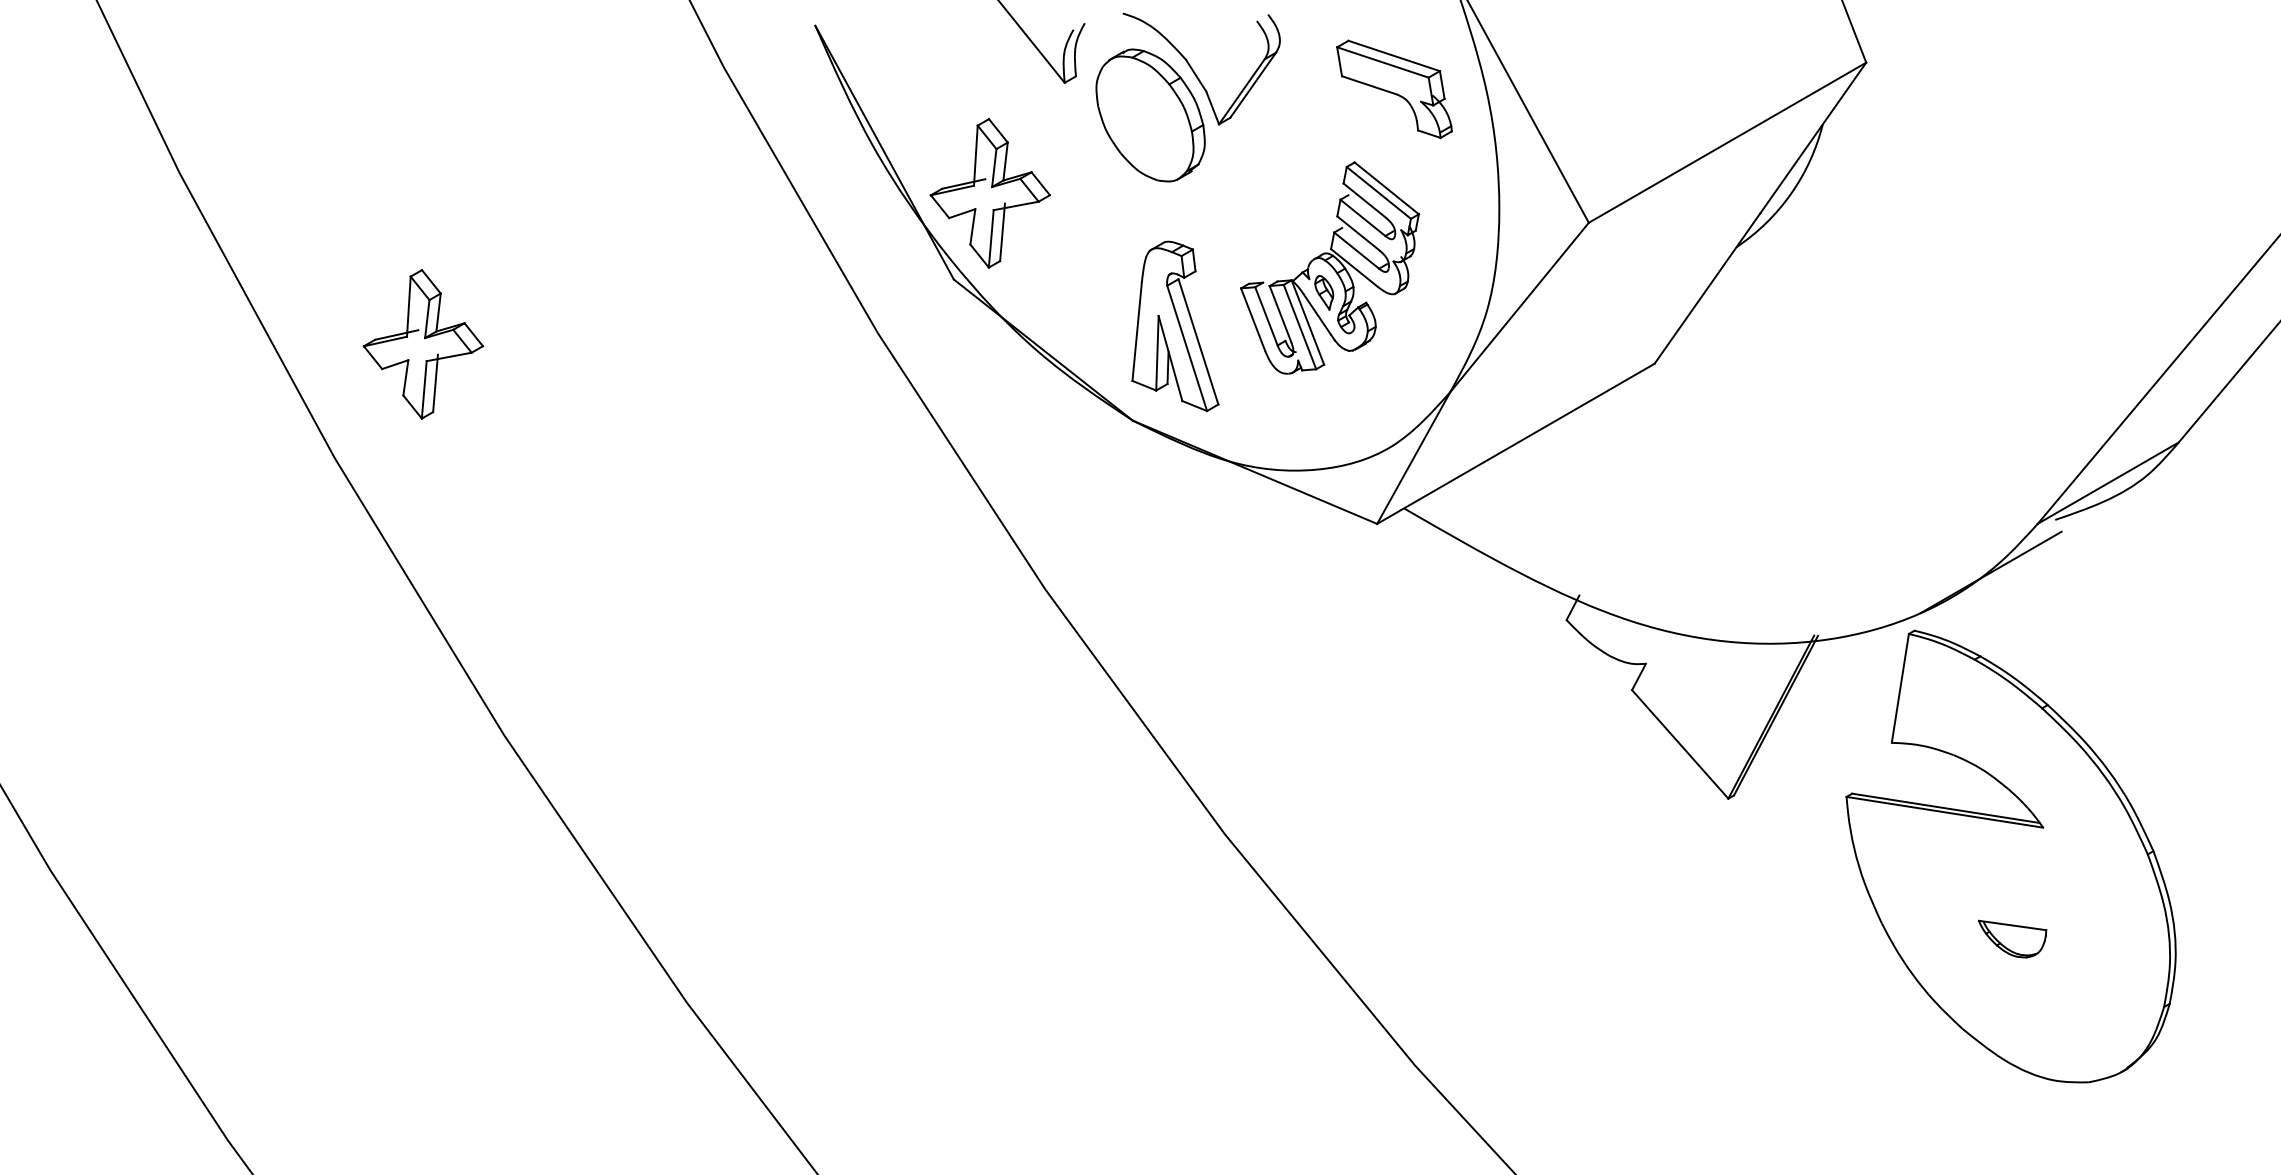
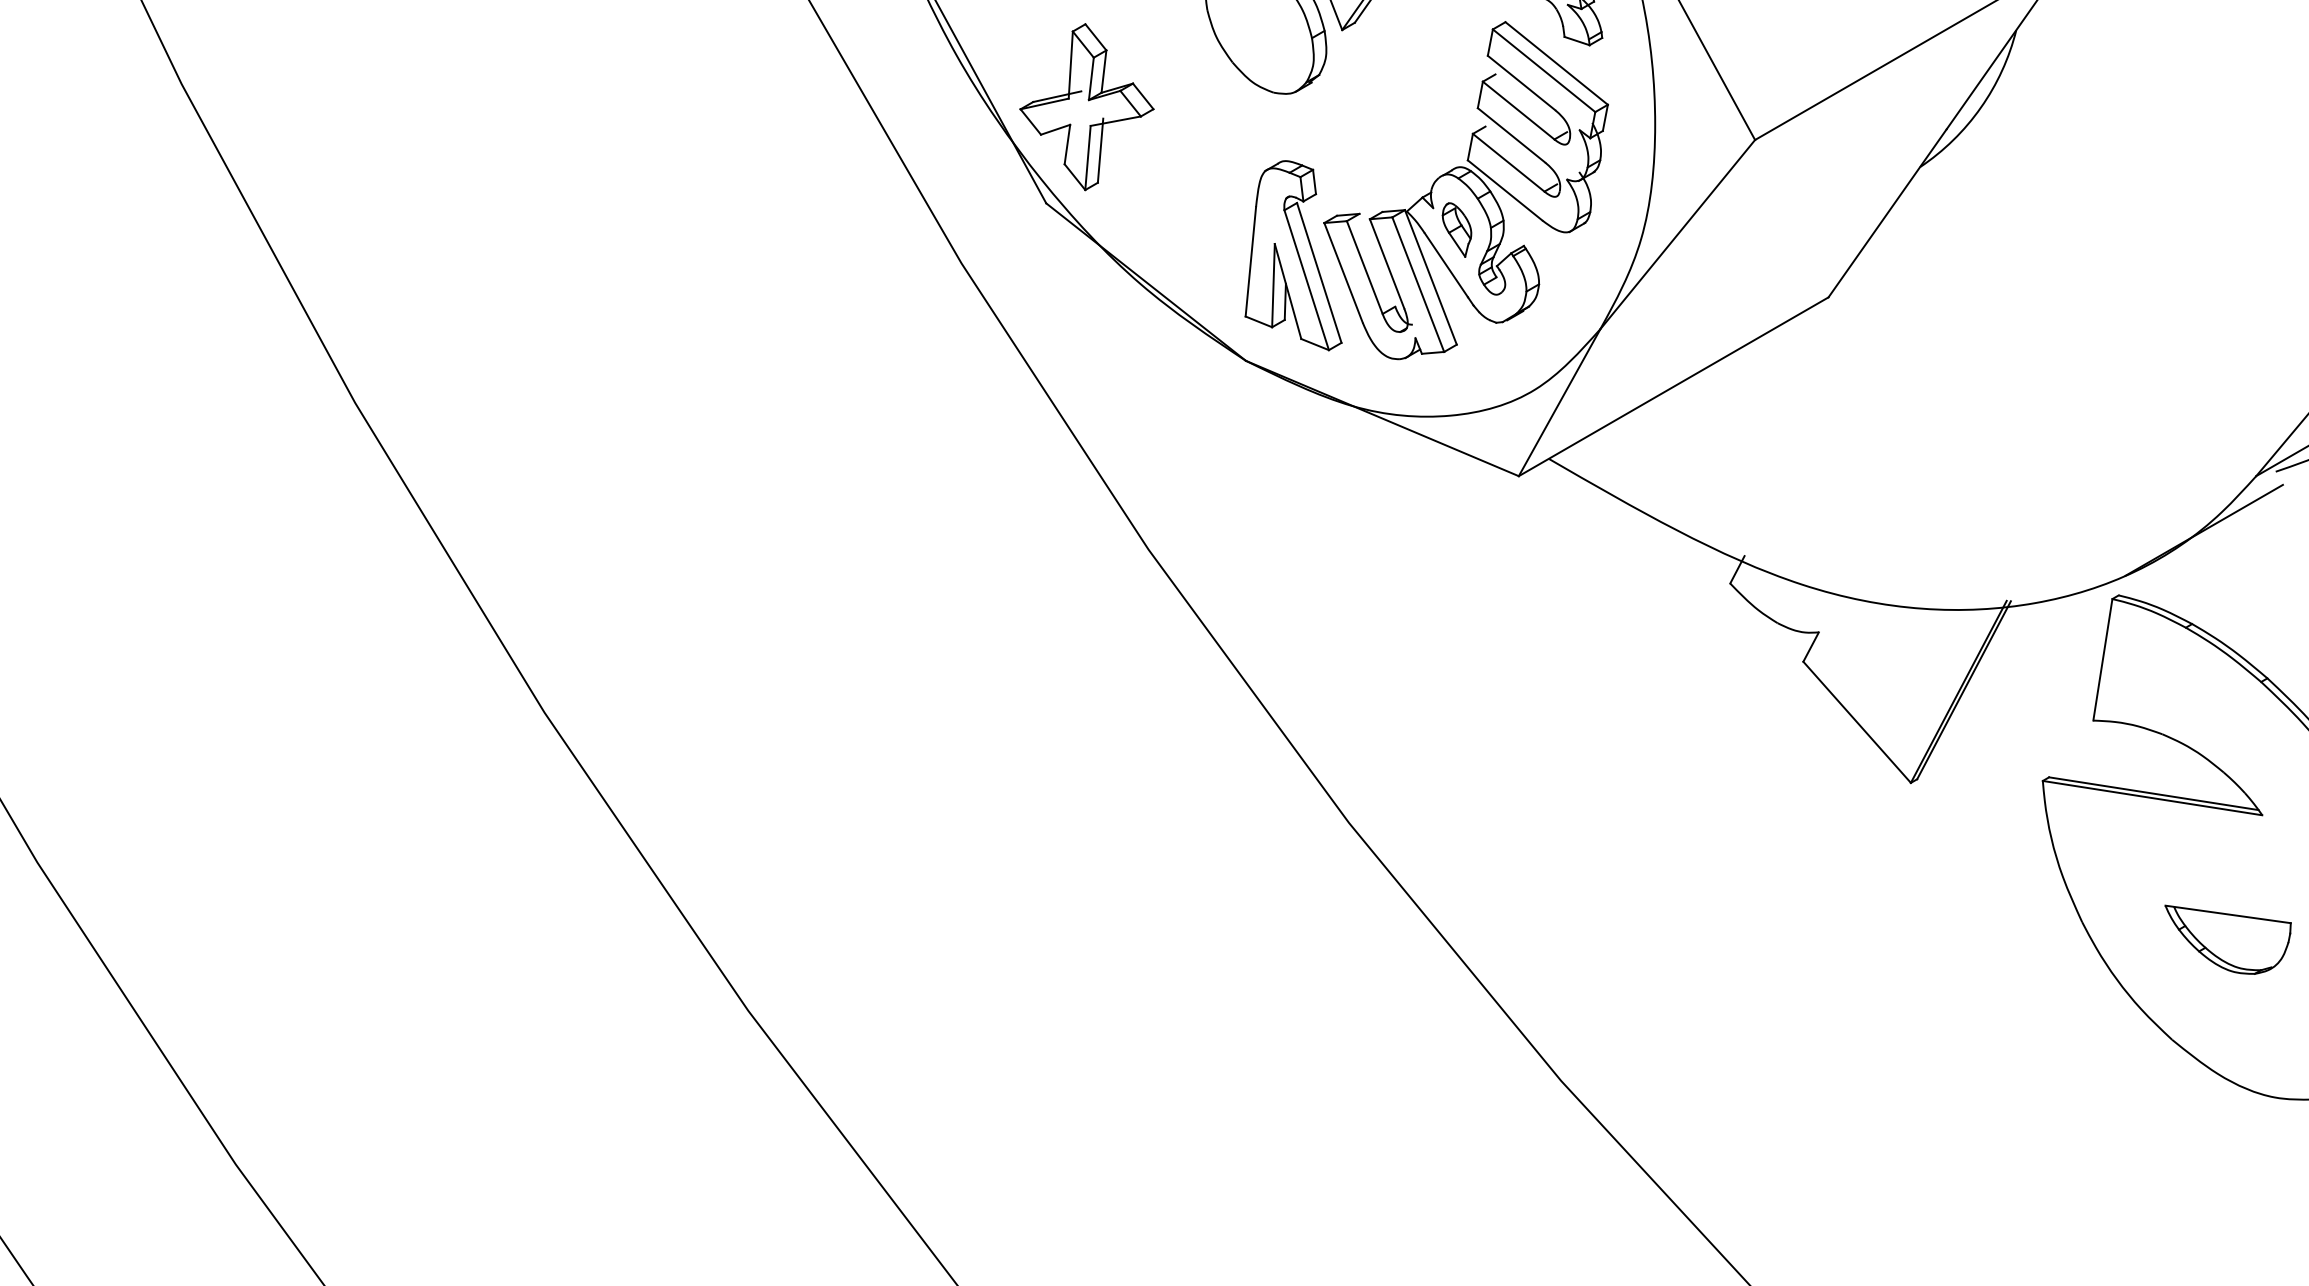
part: (1329, 267) -> (1465, 189), size x1.43
part: (423, 344) -> (454, 275), removed
part: (2012, 938) -> (2228, 939), size x1.67

